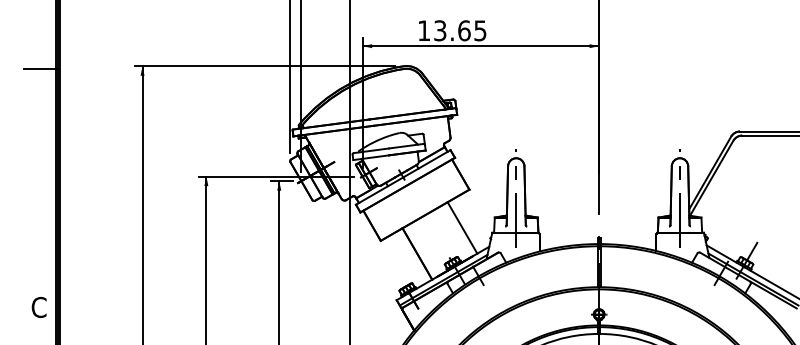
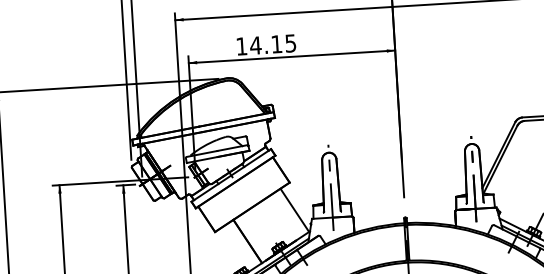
text: (451, 30) -> (265, 44), 13.65 -> 14.15
line: (462, 227) -> (294, 210), moved

